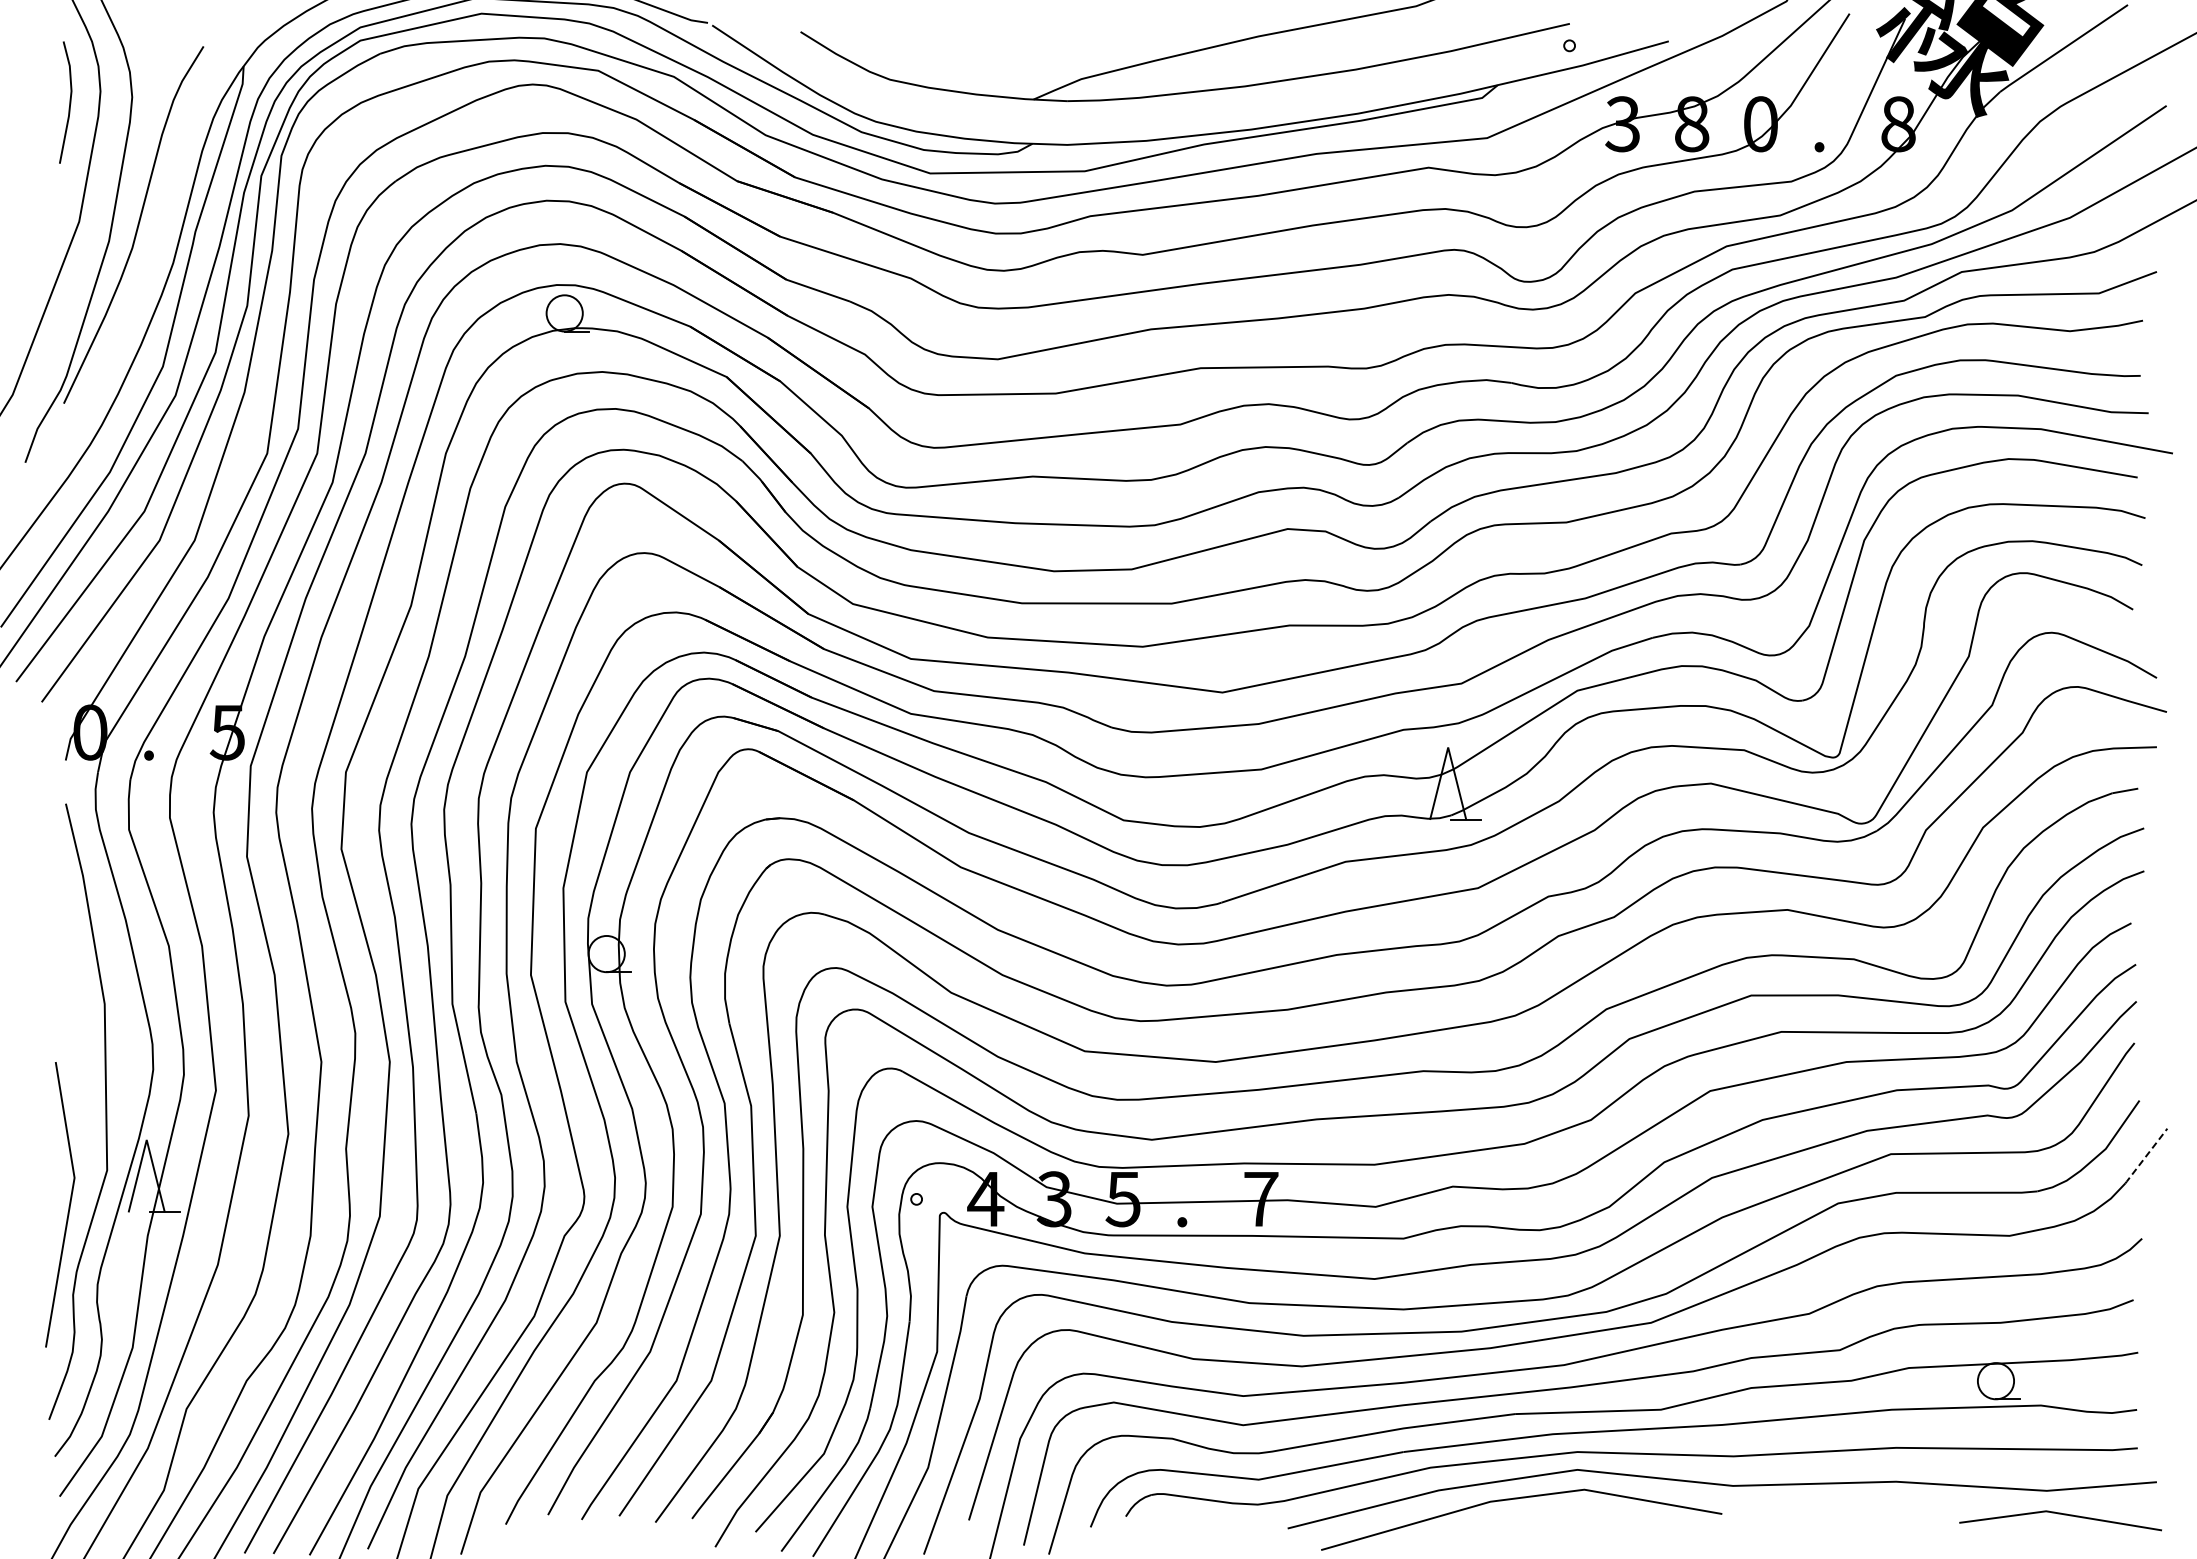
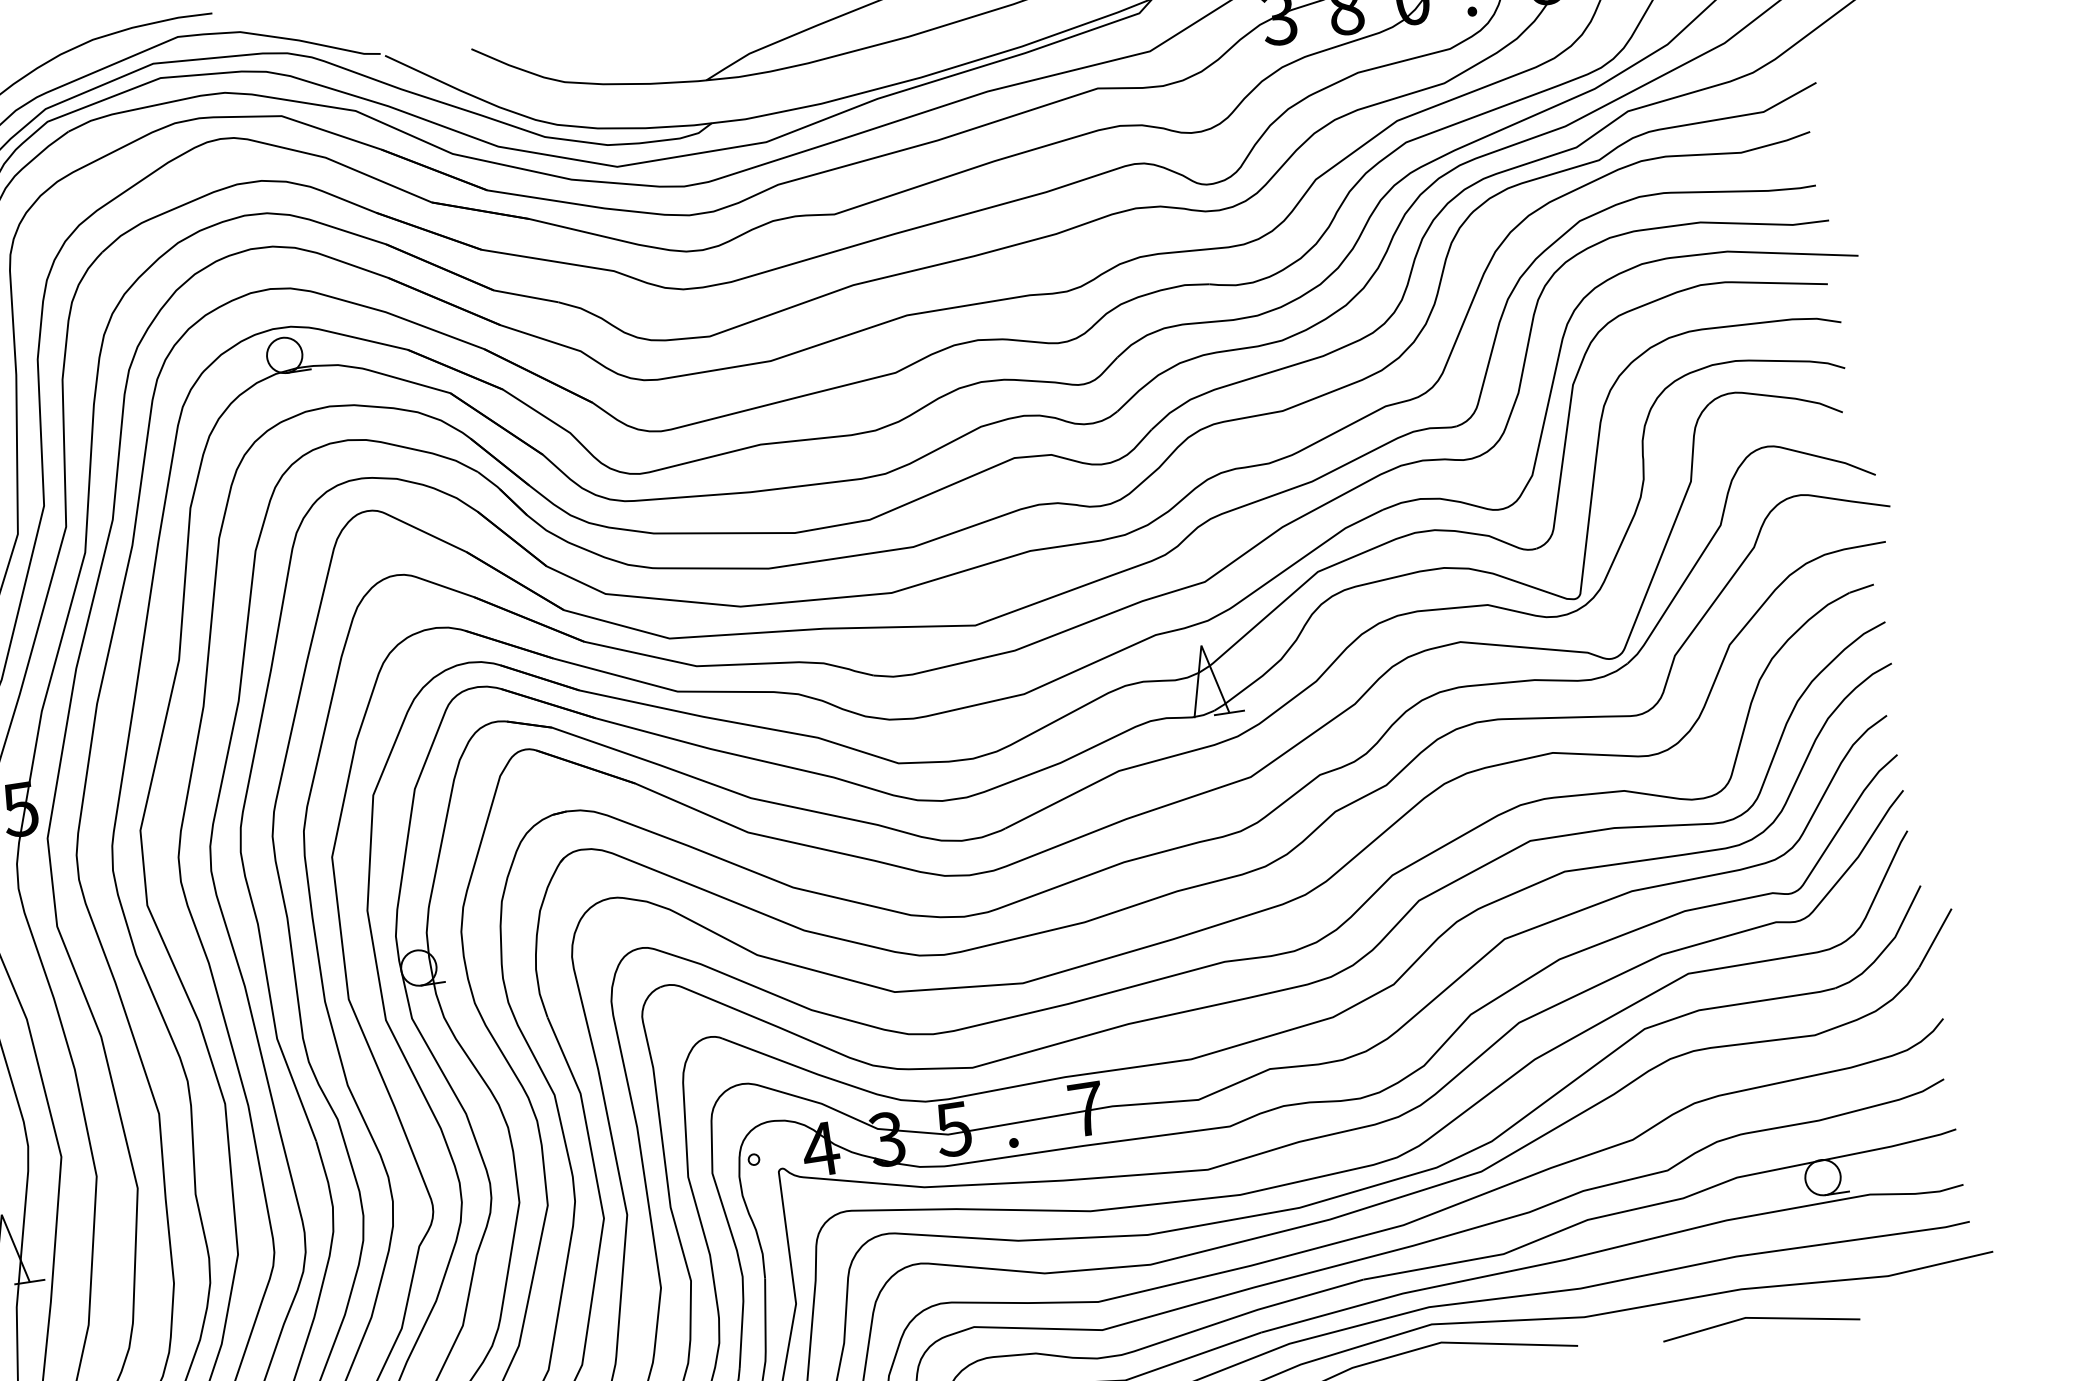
line: (2146, 1156) -> (1935, 938), dashed -> solid
line: (2063, 1515) -> (1762, 1319), moved

